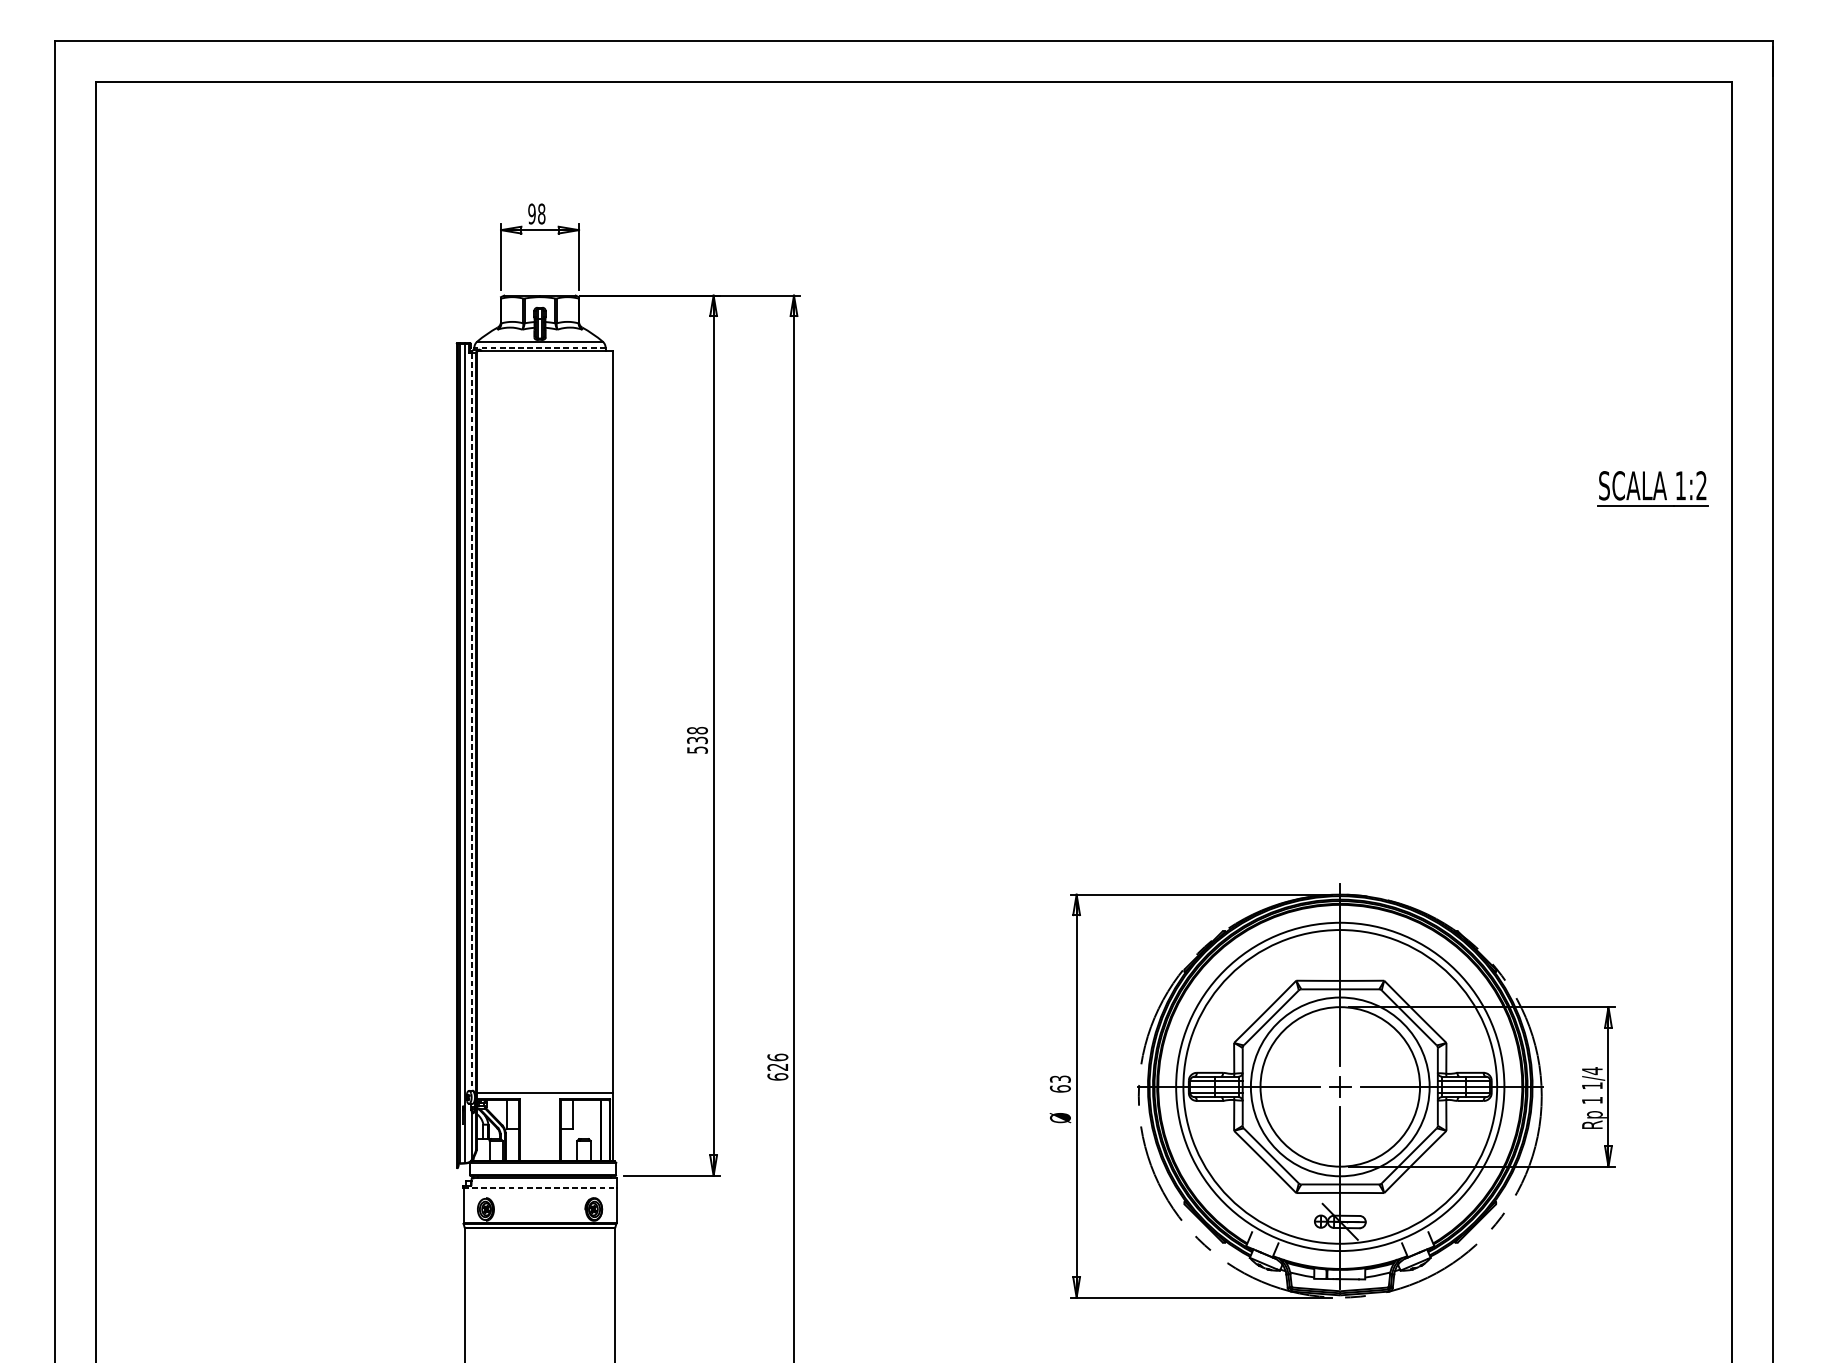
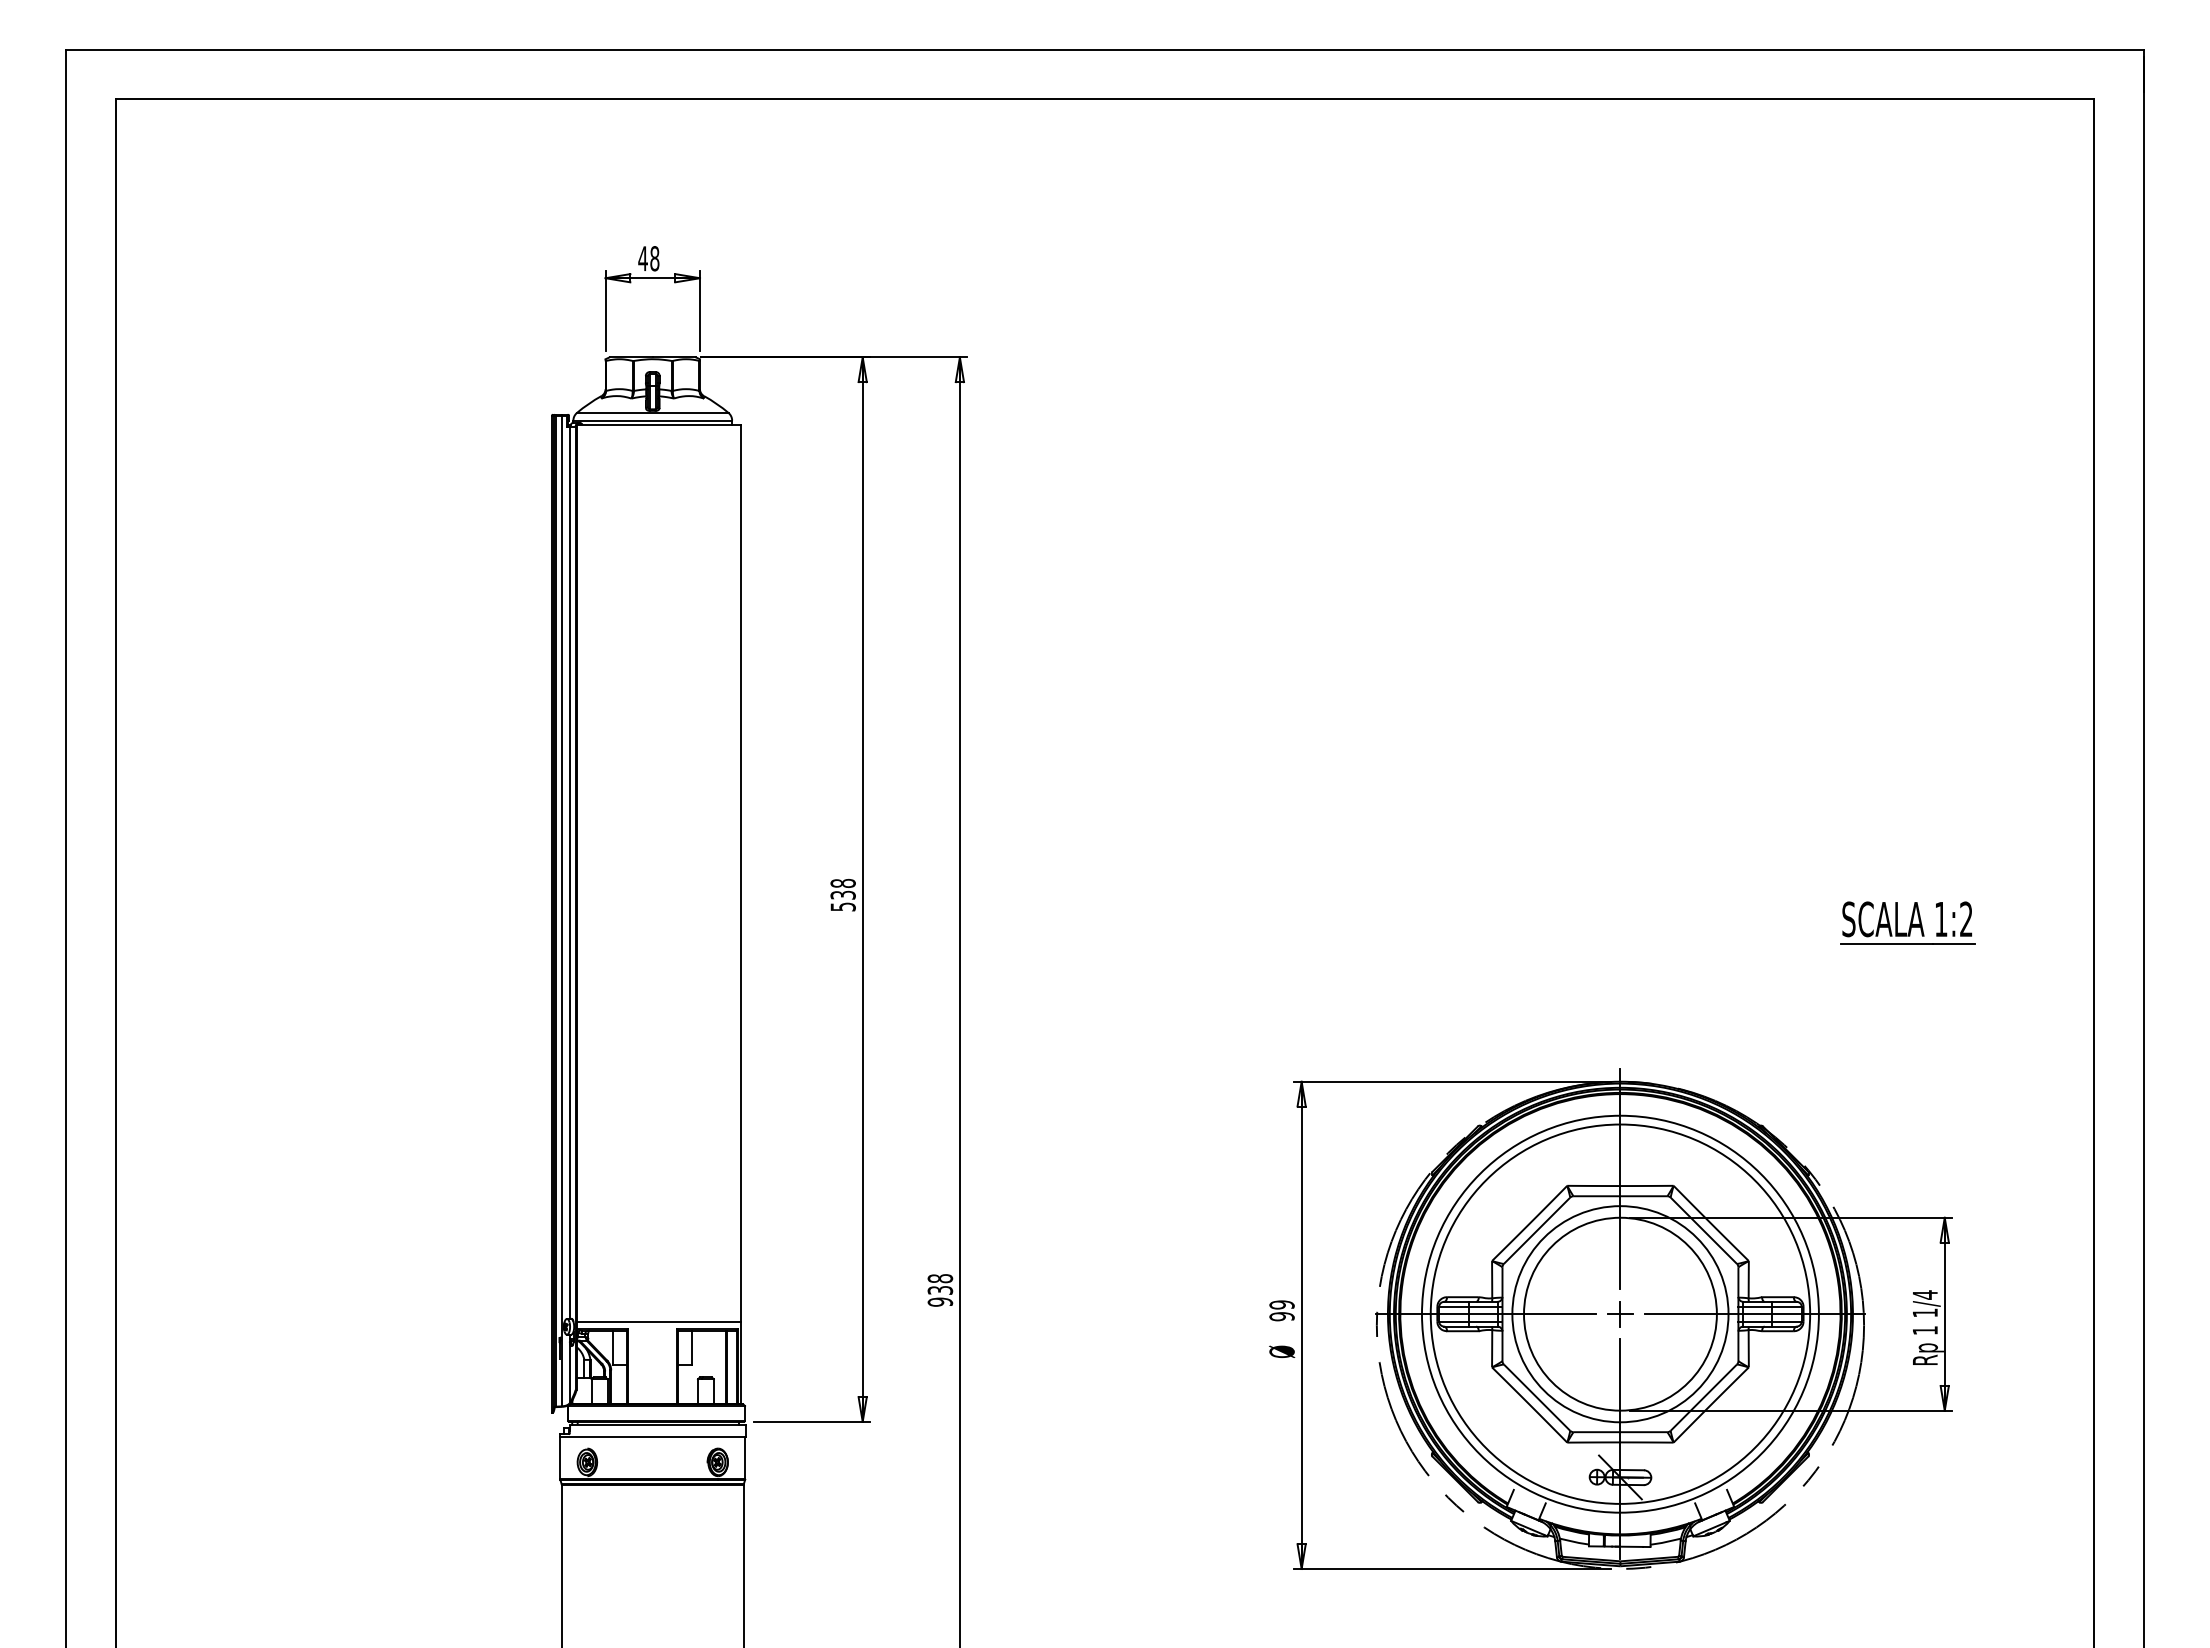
text: (531, 213) -> (642, 258), 98 -> 48
line: (539, 347) -> (652, 420), dashed -> solid
part: (1652, 488) -> (1907, 922), moved
line: (471, 722) -> (570, 873), dashed -> solid
text: (777, 1067) -> (940, 1290), 626 -> 938
text: (1059, 1083) -> (1281, 1310), 63 -> 99
line: (539, 1188) -> (652, 1436), dashed -> solid

